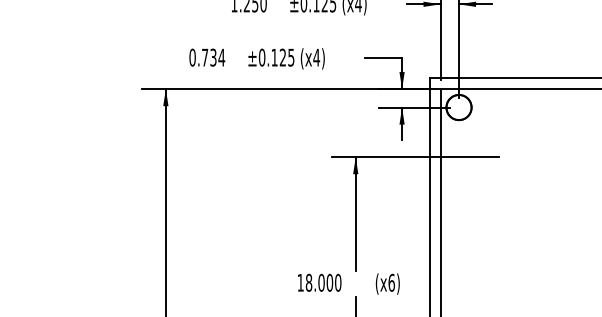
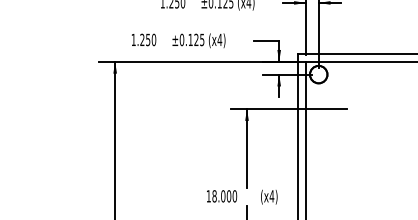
text: (206, 56) -> (143, 39), 0.734 -> 1.250
text: (391, 283) -> (271, 196), (x6) -> (x4)

